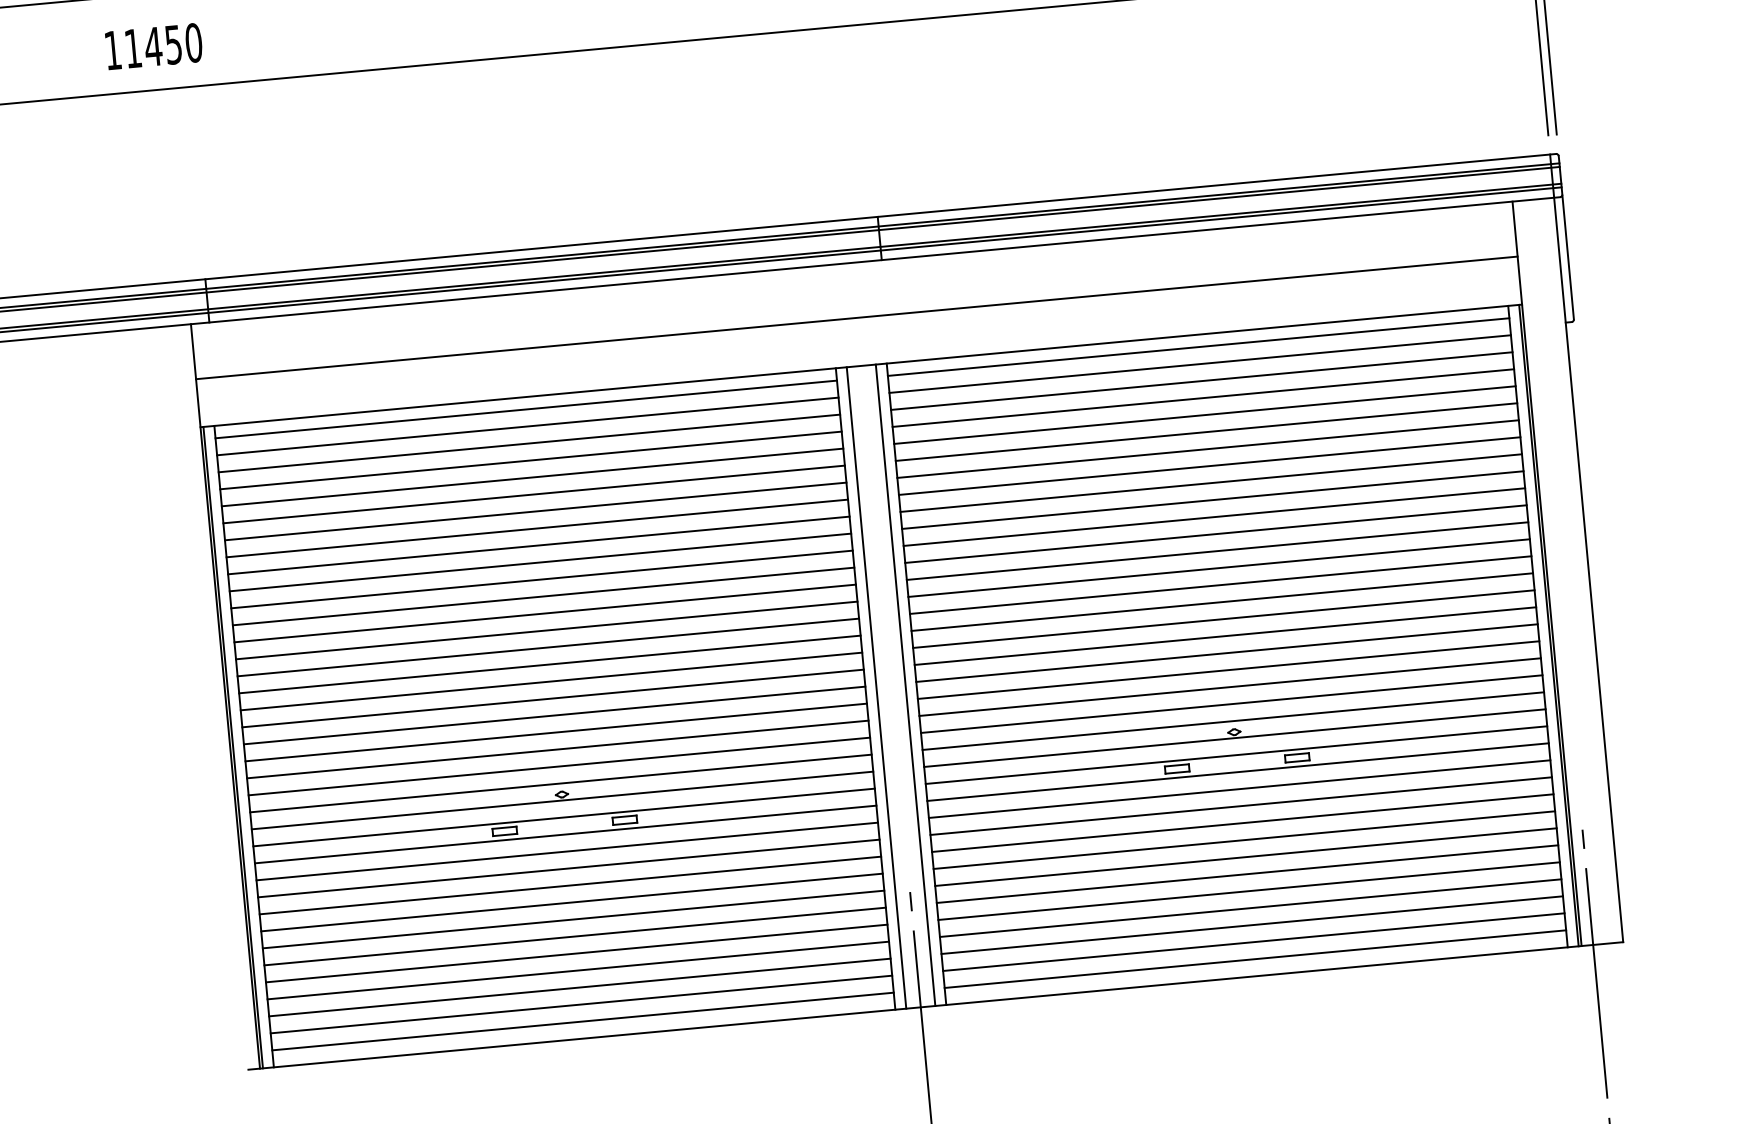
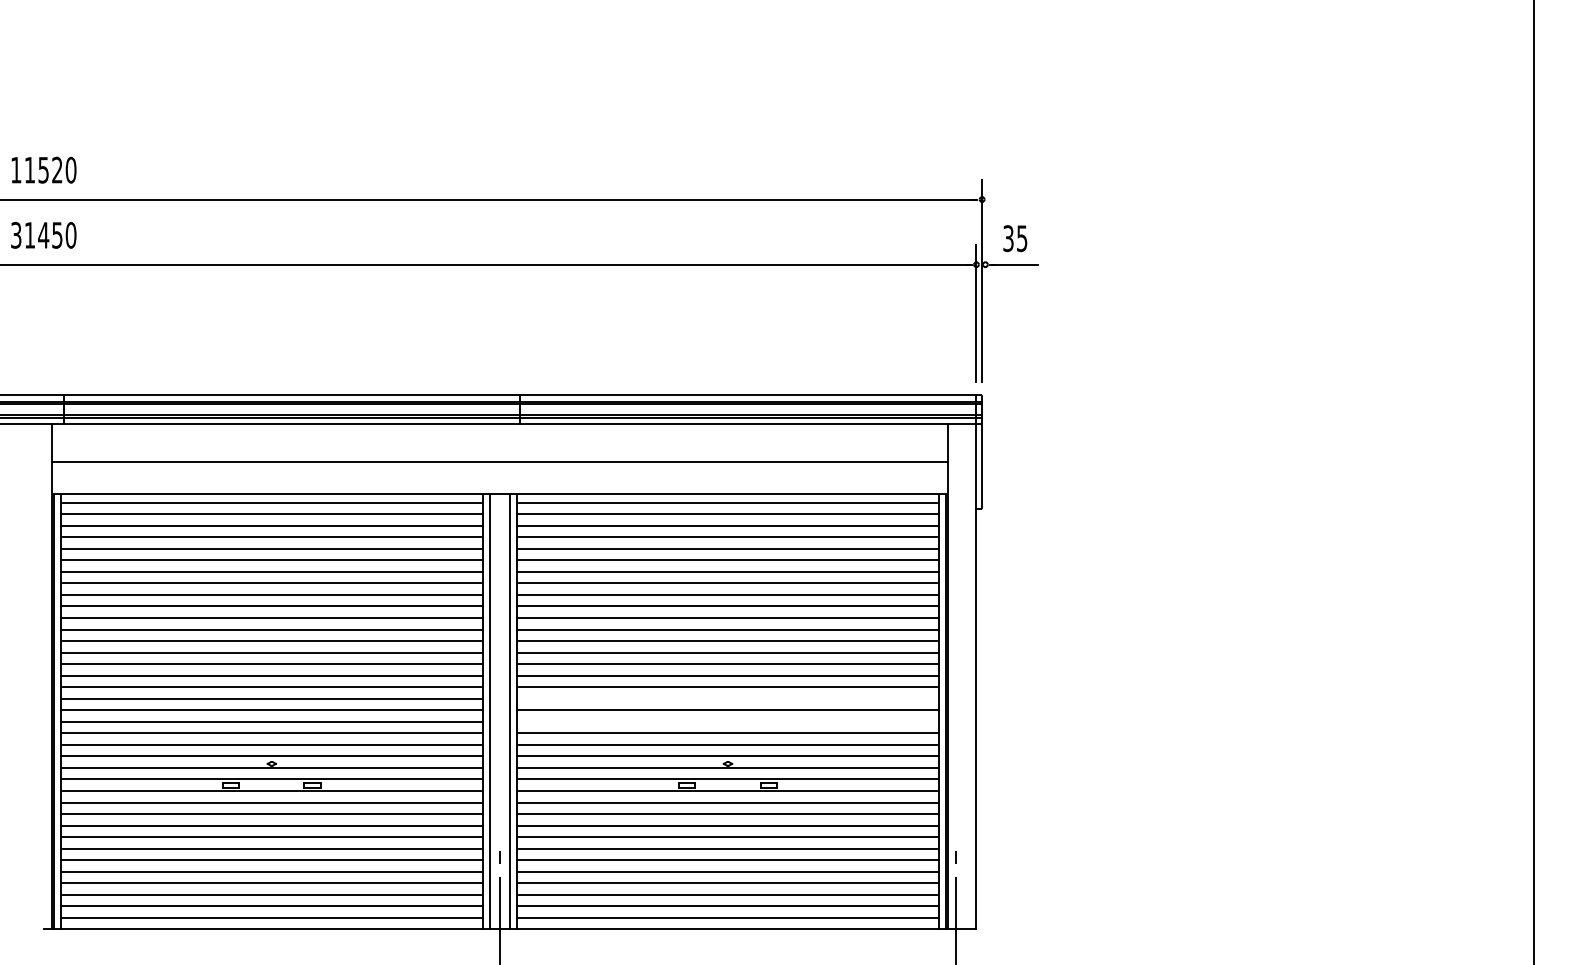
text: (113, 49) -> (16, 234), 11450 -> 31450
line: (1224, 635) -> (727, 698), removed
line: (1227, 669) -> (727, 721), removed

